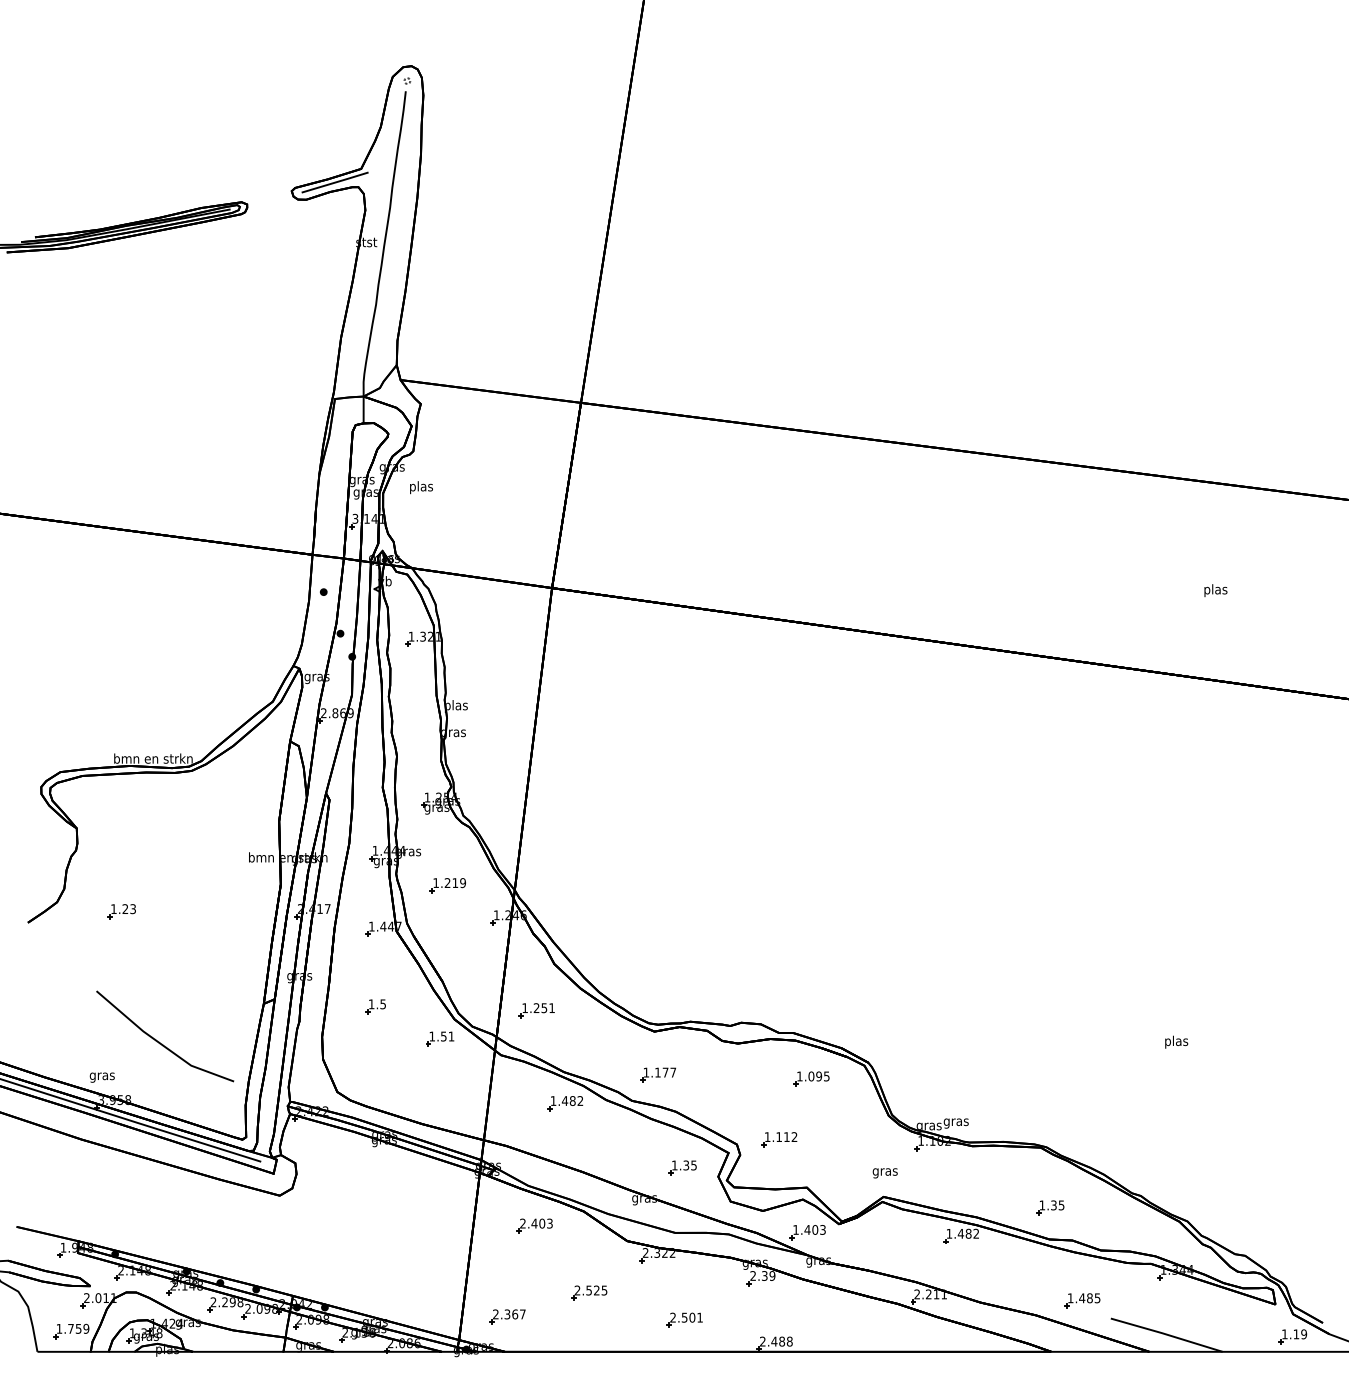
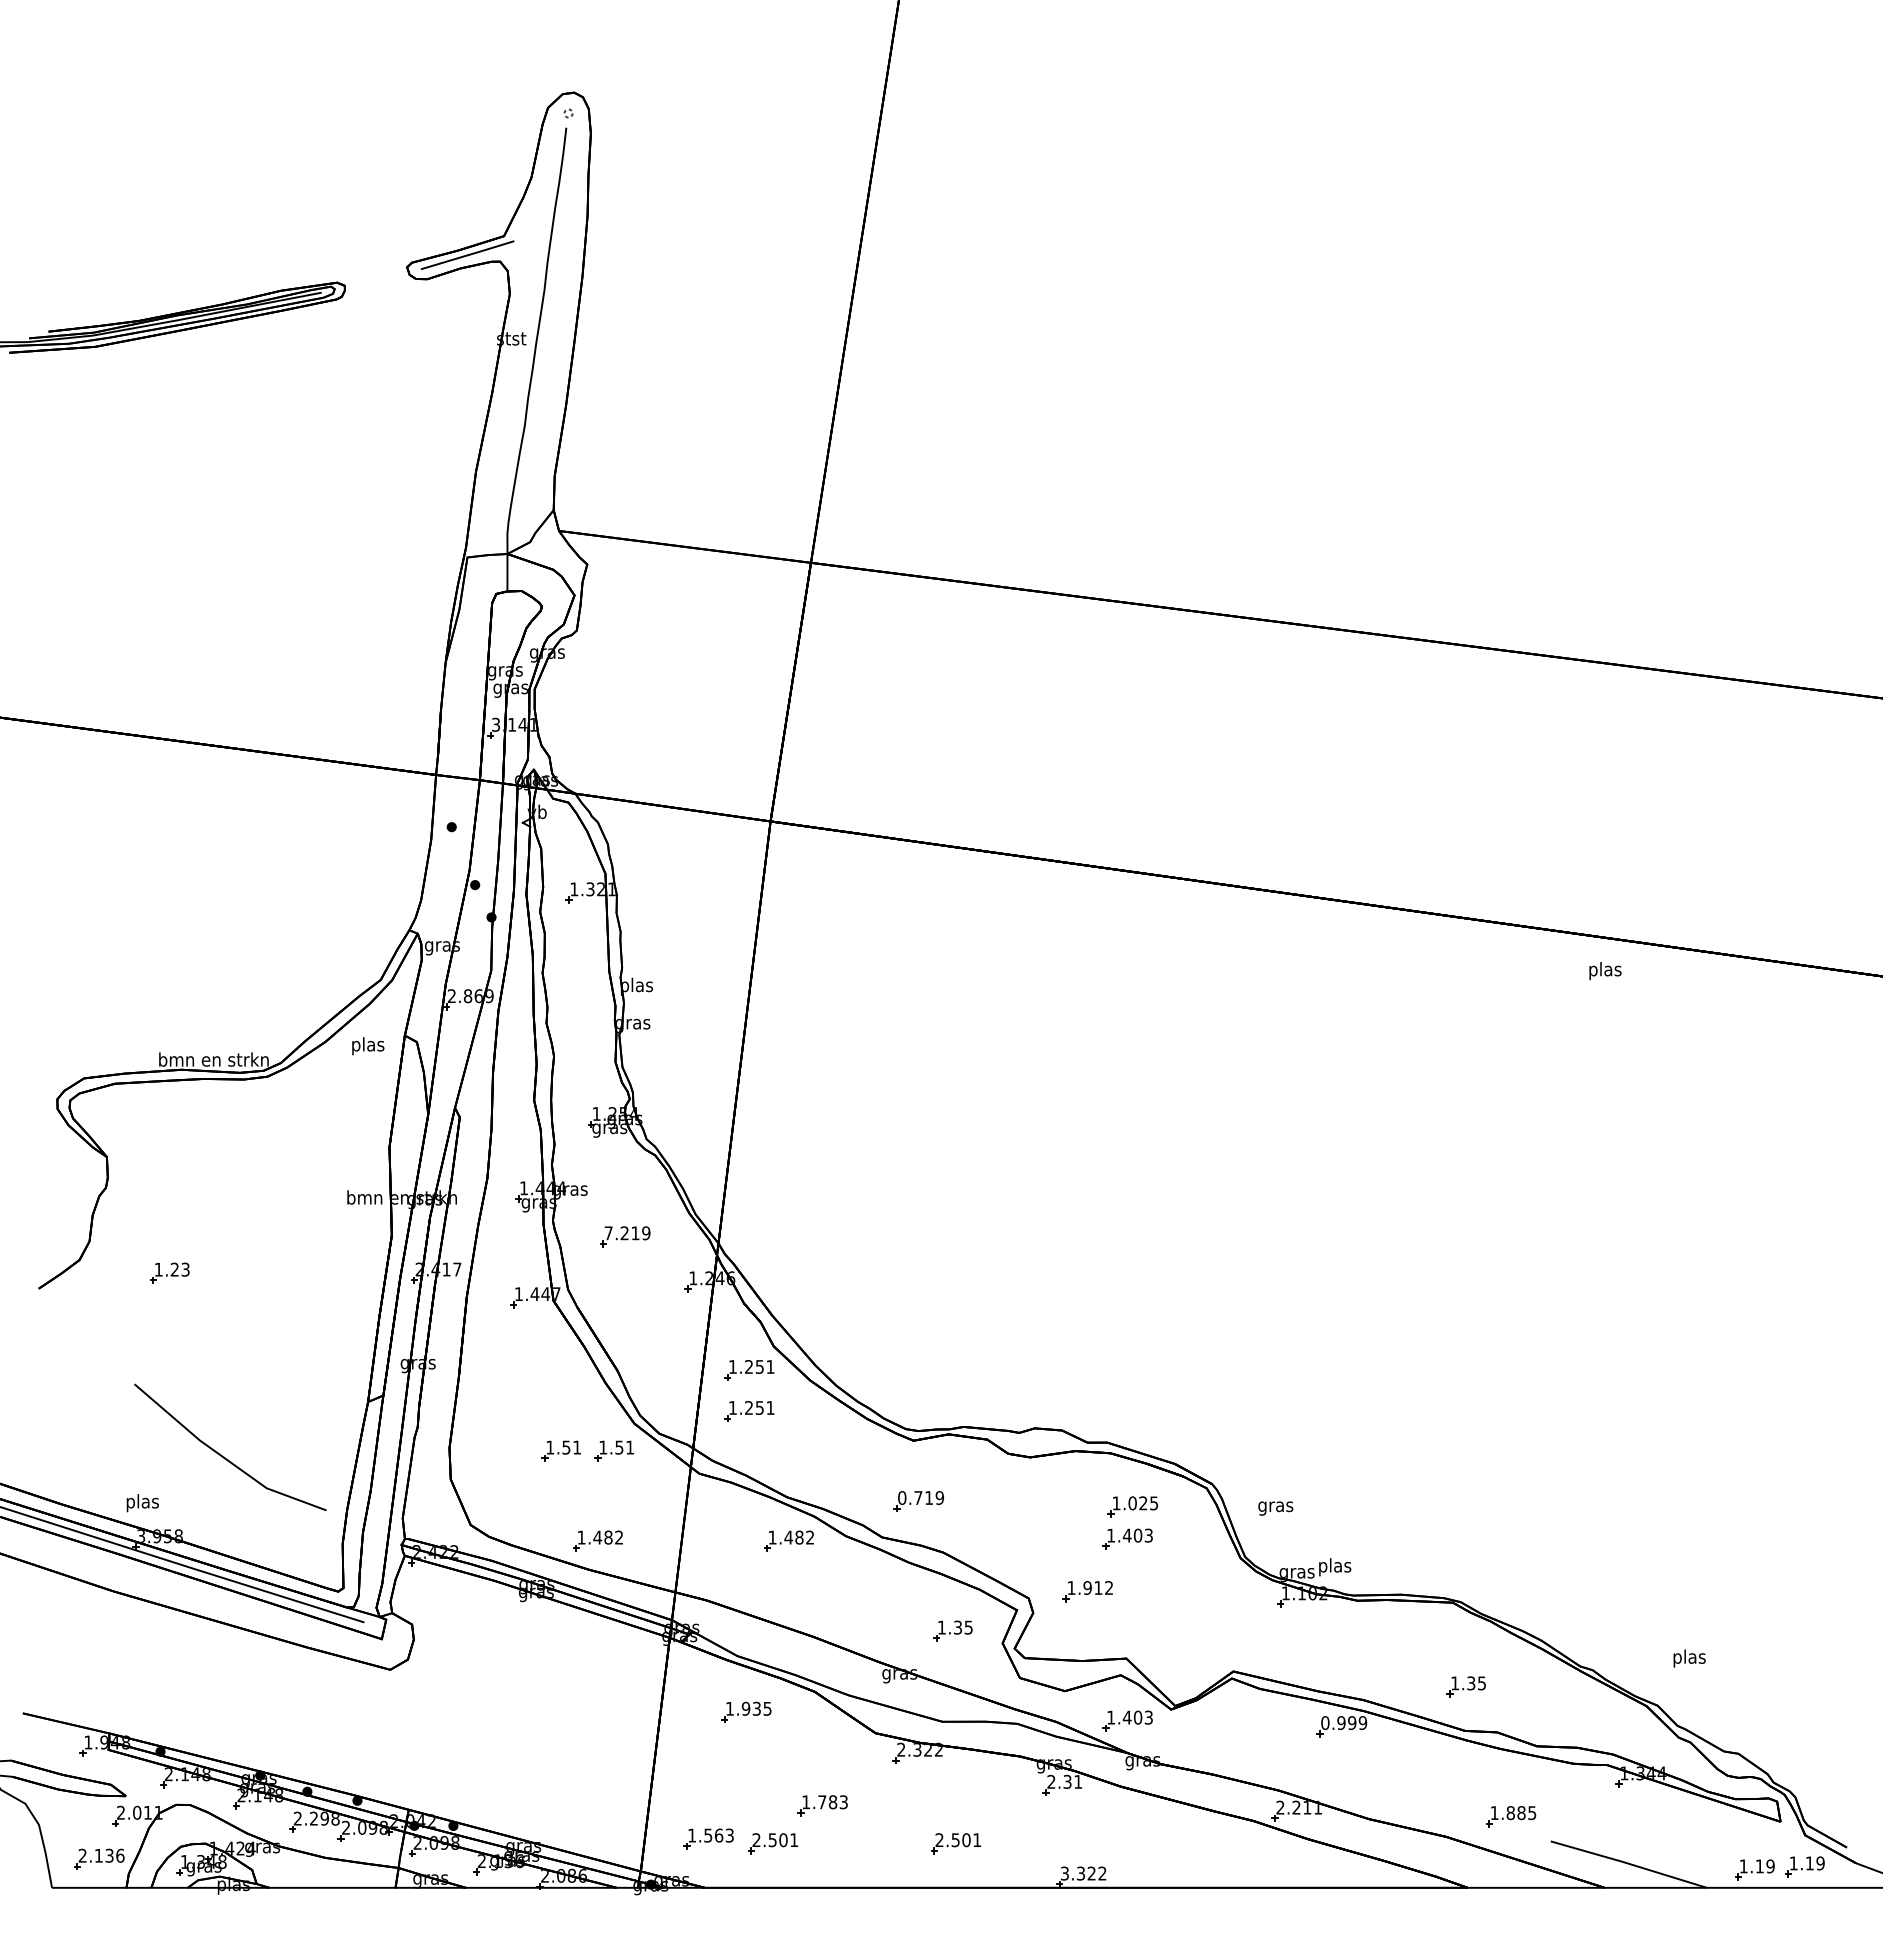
text: (421, 487) -> (368, 1046), moved
text: (1215, 590) -> (1605, 971), moved
text: (436, 883) -> (608, 1233), 1.219 -> 7.219
part: (536, 981) -> (749, 1370), added
part: (375, 1006) -> (524, 1405), removed
part: (401, 1038) -> (560, 1450), added
text: (1176, 1042) -> (1689, 1658), moved
text: (659, 1072) -> (920, 1497), 1.177 -> 0.719
text: (102, 1076) -> (142, 1503), gras -> plas
text: (819, 1076) -> (1143, 1503), 1.095 -> 1.025
part: (807, 1101) -> (1127, 1538), added
part: (428, 1103) -> (597, 1540), added
text: (955, 1122) -> (1334, 1567), gras -> plas
text: (779, 1137) -> (1087, 1588), 1.112 -> 1.912
text: (885, 1173) -> (1275, 1508), moved
text: (536, 1223) -> (748, 1708), 2.403 -> 1.935
text: (963, 1234) -> (1344, 1723), 1.482 -> 0.999
text: (772, 1275) -> (1078, 1781), 2.39 -> 2.31
text: (590, 1290) -> (824, 1802), 2.525 -> 1.783
text: (1082, 1298) -> (1510, 1813), 1.485 -> 1.885
text: (509, 1314) -> (710, 1835), 2.367 -> 1.563
part: (553, 1320) -> (772, 1843), added
text: (72, 1328) -> (101, 1855), 1.759 -> 2.136
part: (1256, 1338) -> (1754, 1869), added
text: (776, 1341) -> (1083, 1873), 2.488 -> 3.322

